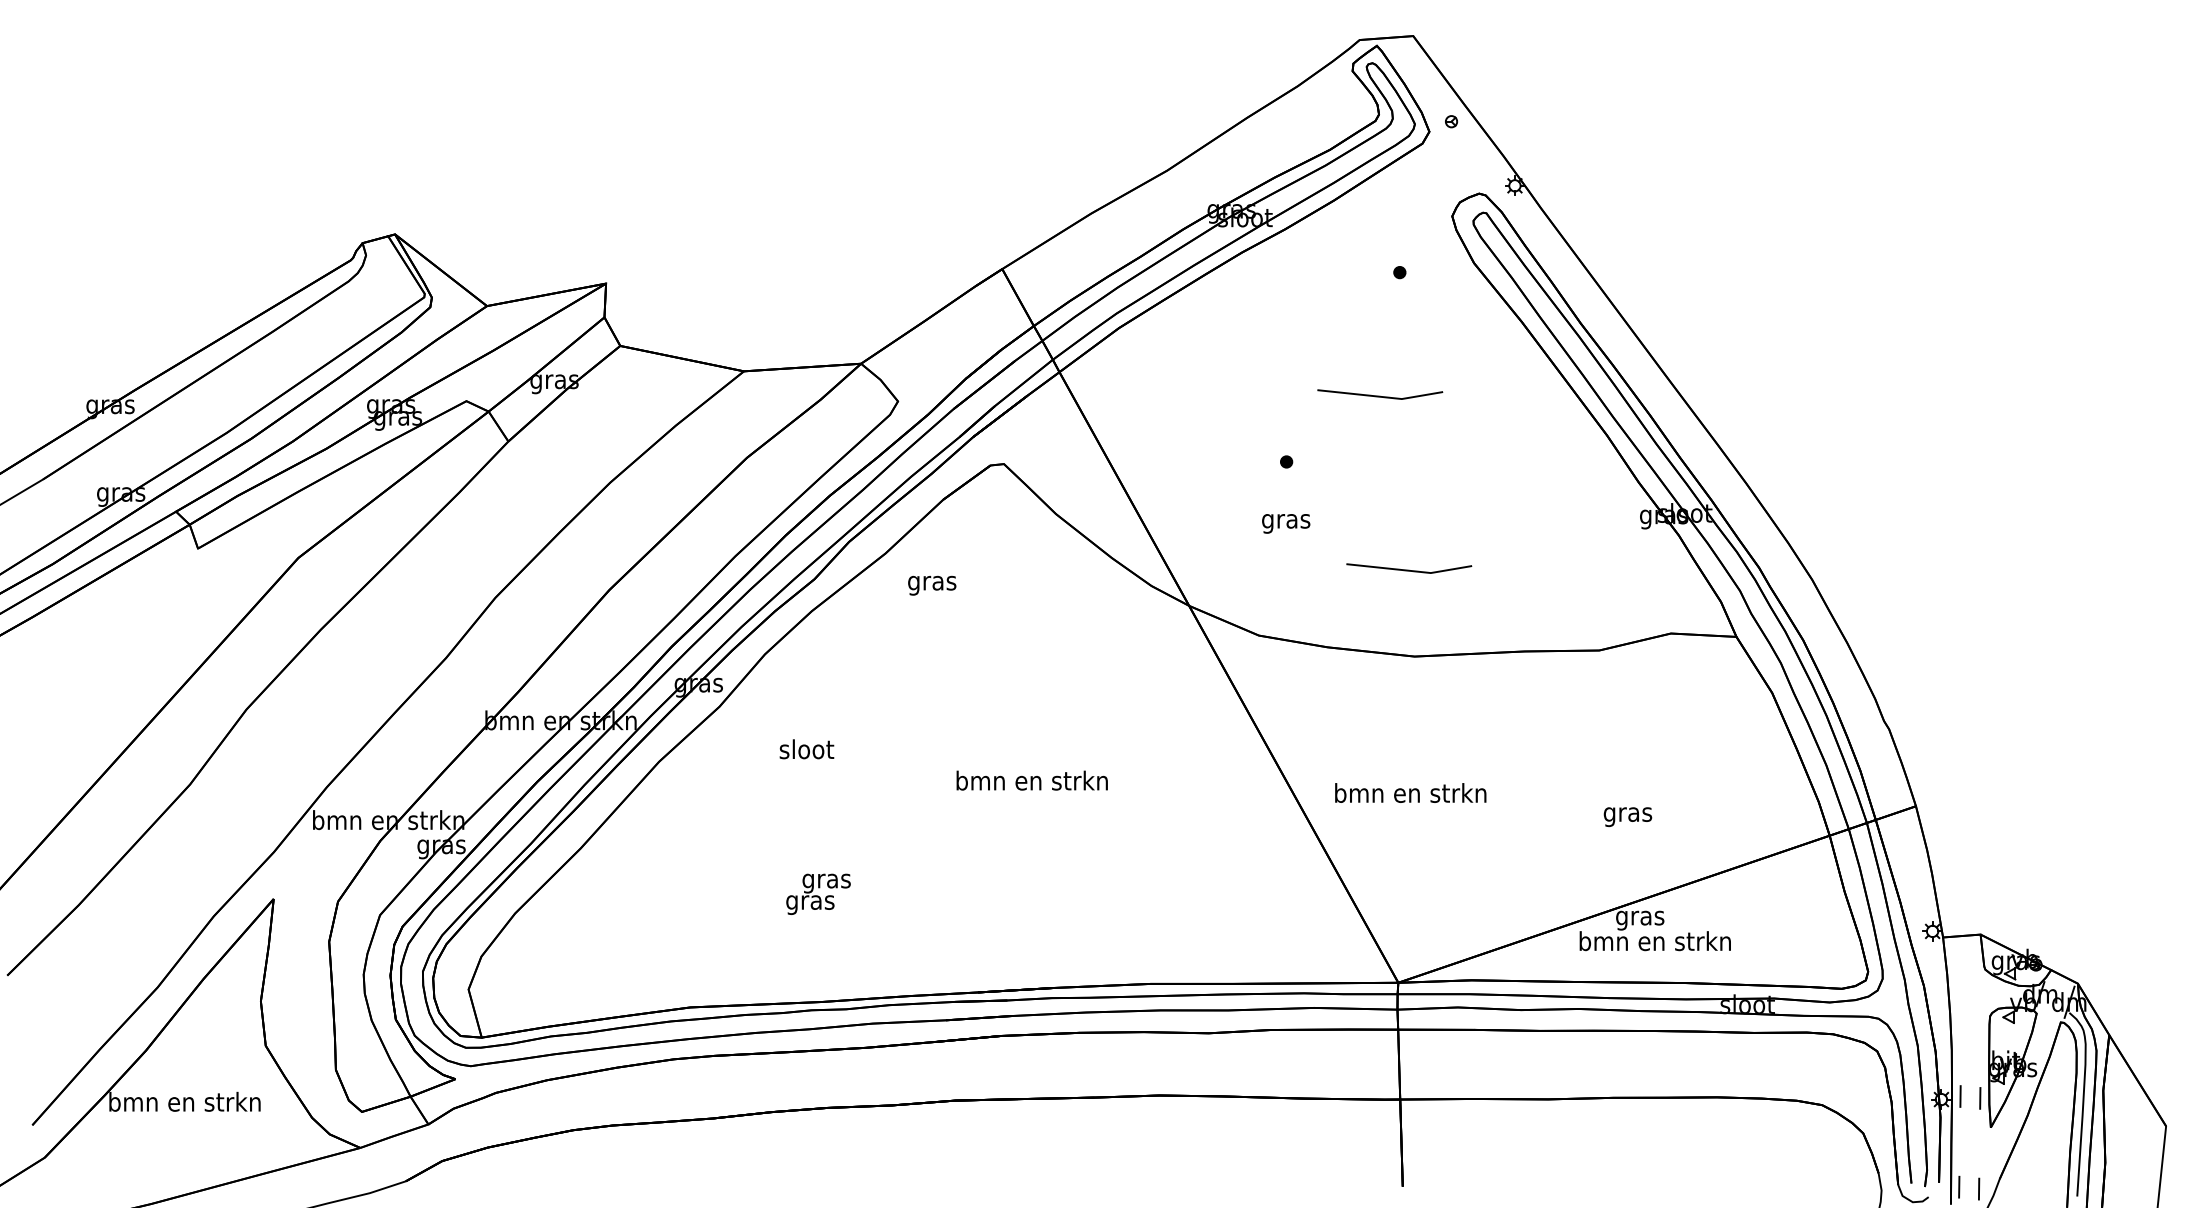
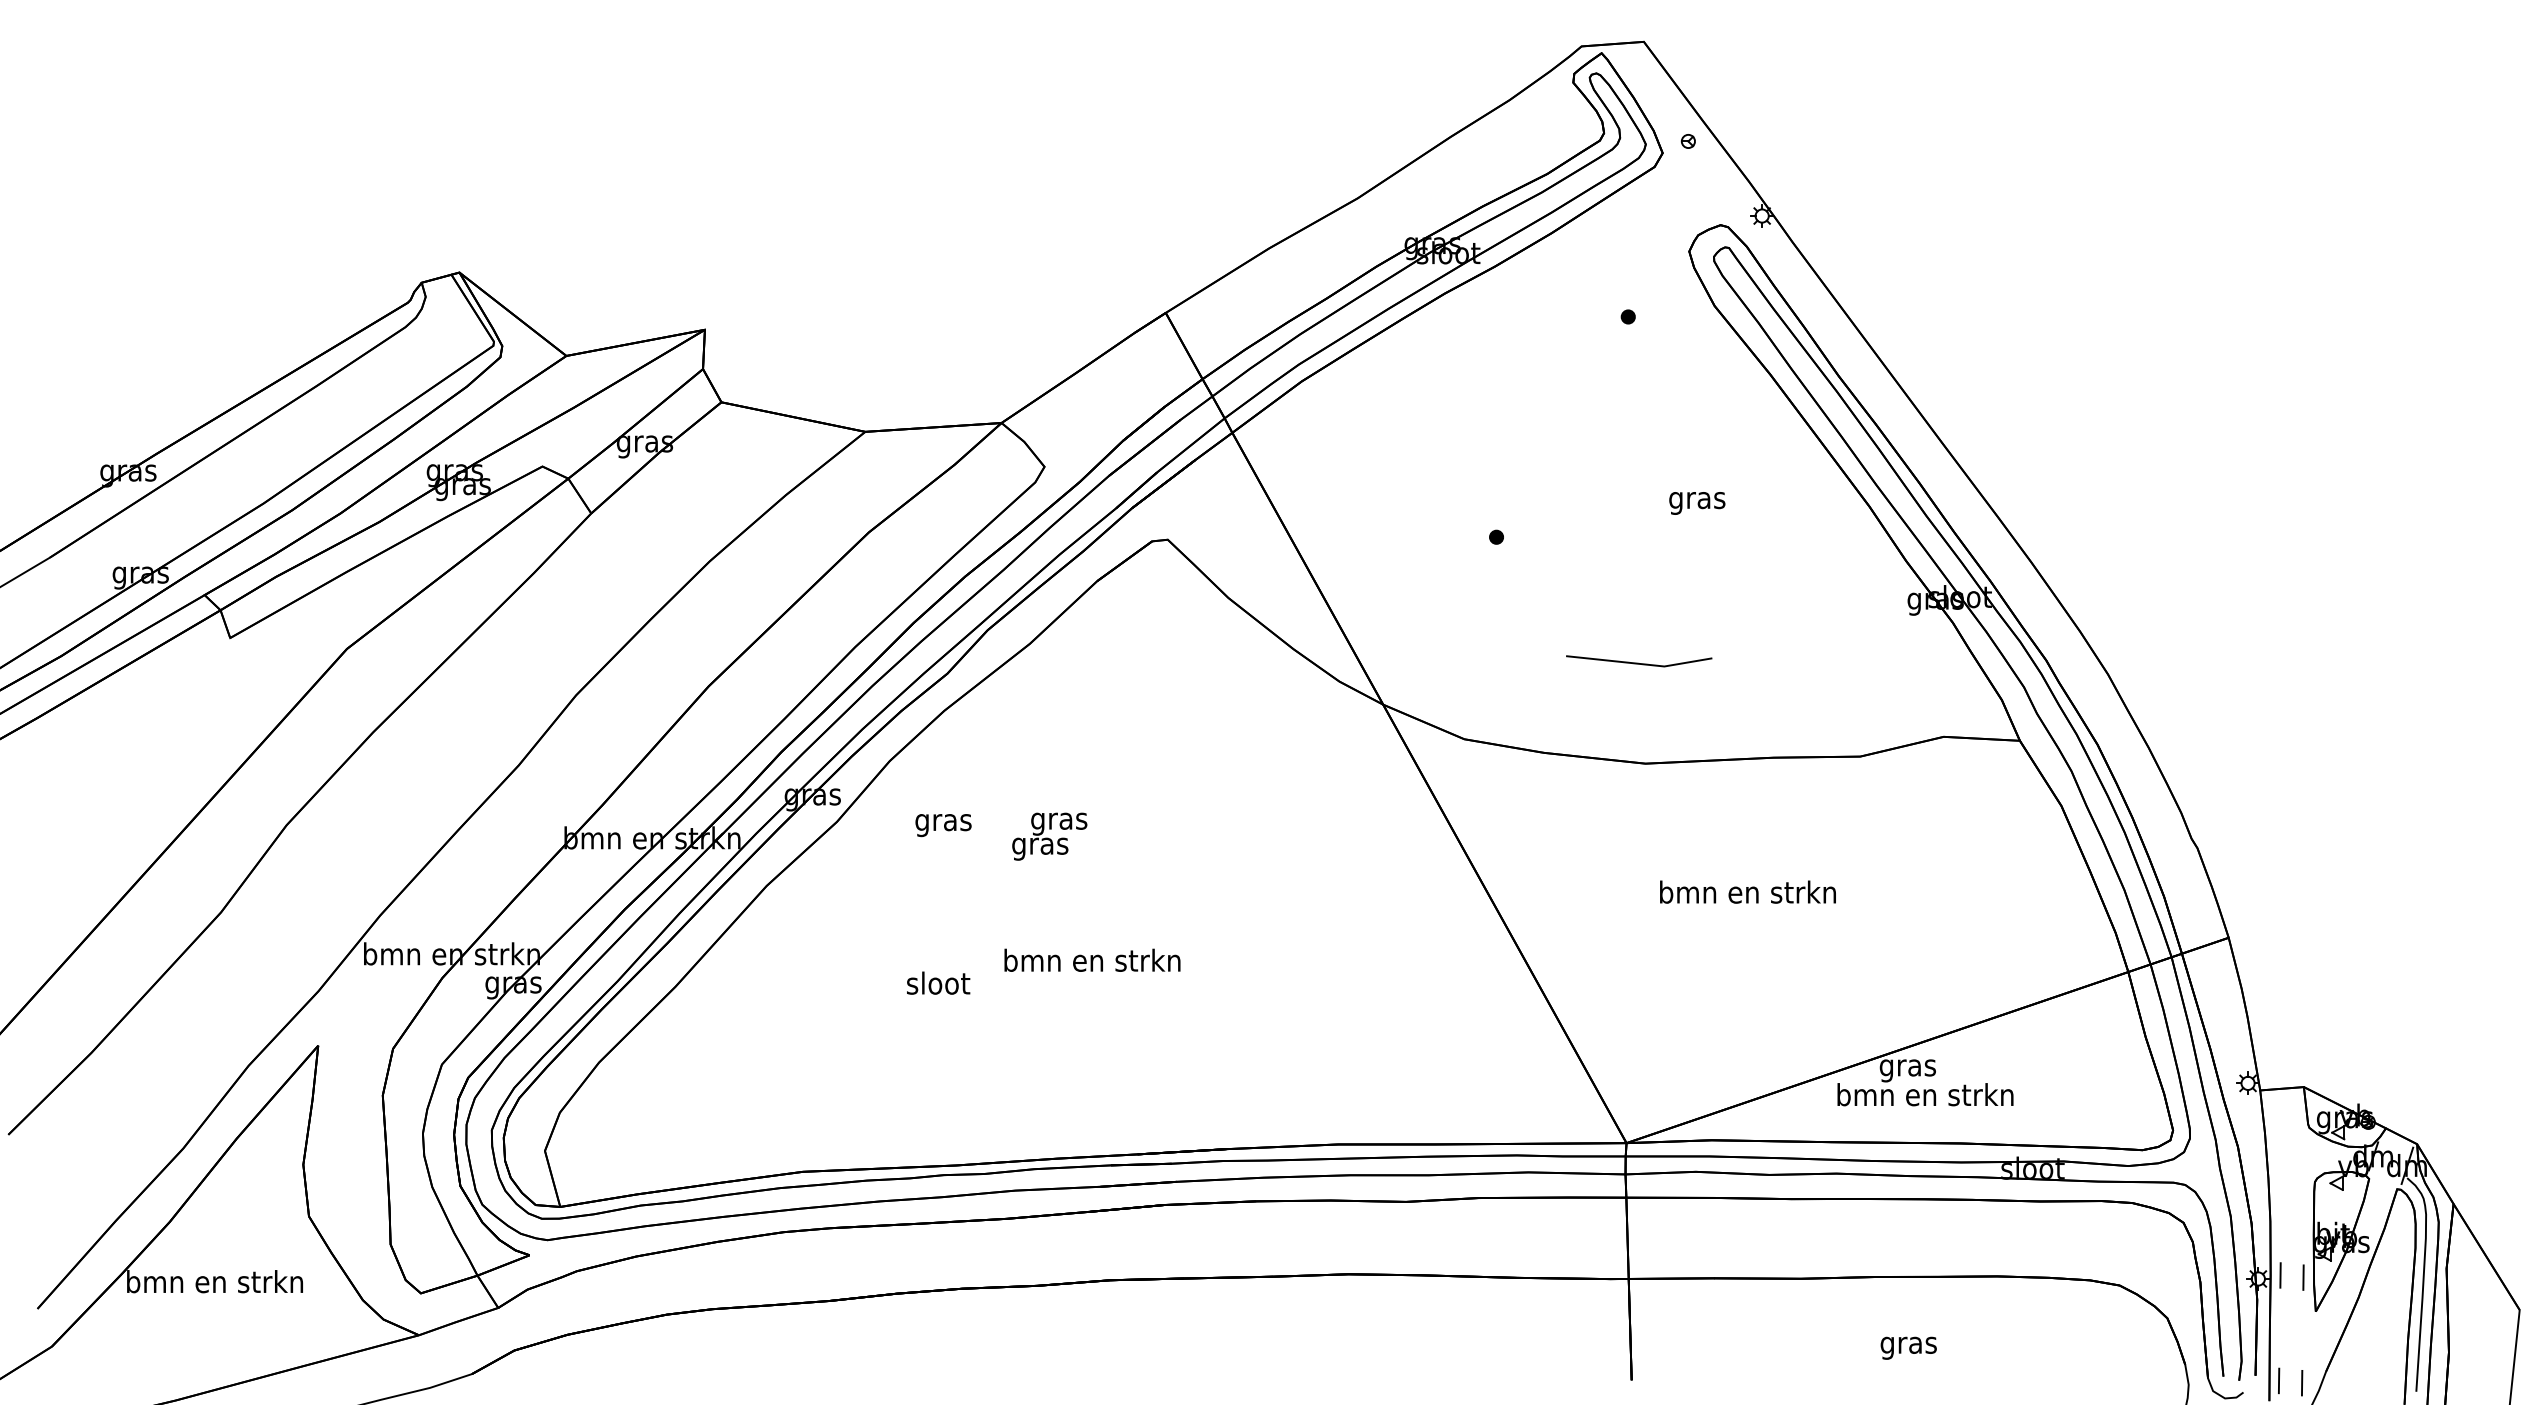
line: (1380, 395) -> (1605, 459), removed
text: (1286, 523) -> (1697, 502), moved
text: (932, 585) -> (943, 825), moved
text: (806, 749) -> (938, 983), moved
text: (1031, 780) -> (1091, 960), moved
text: (1410, 792) -> (1747, 891), moved
text: (1627, 817) -> (1908, 1348), moved
text: (818, 893) -> (1049, 835), moved

